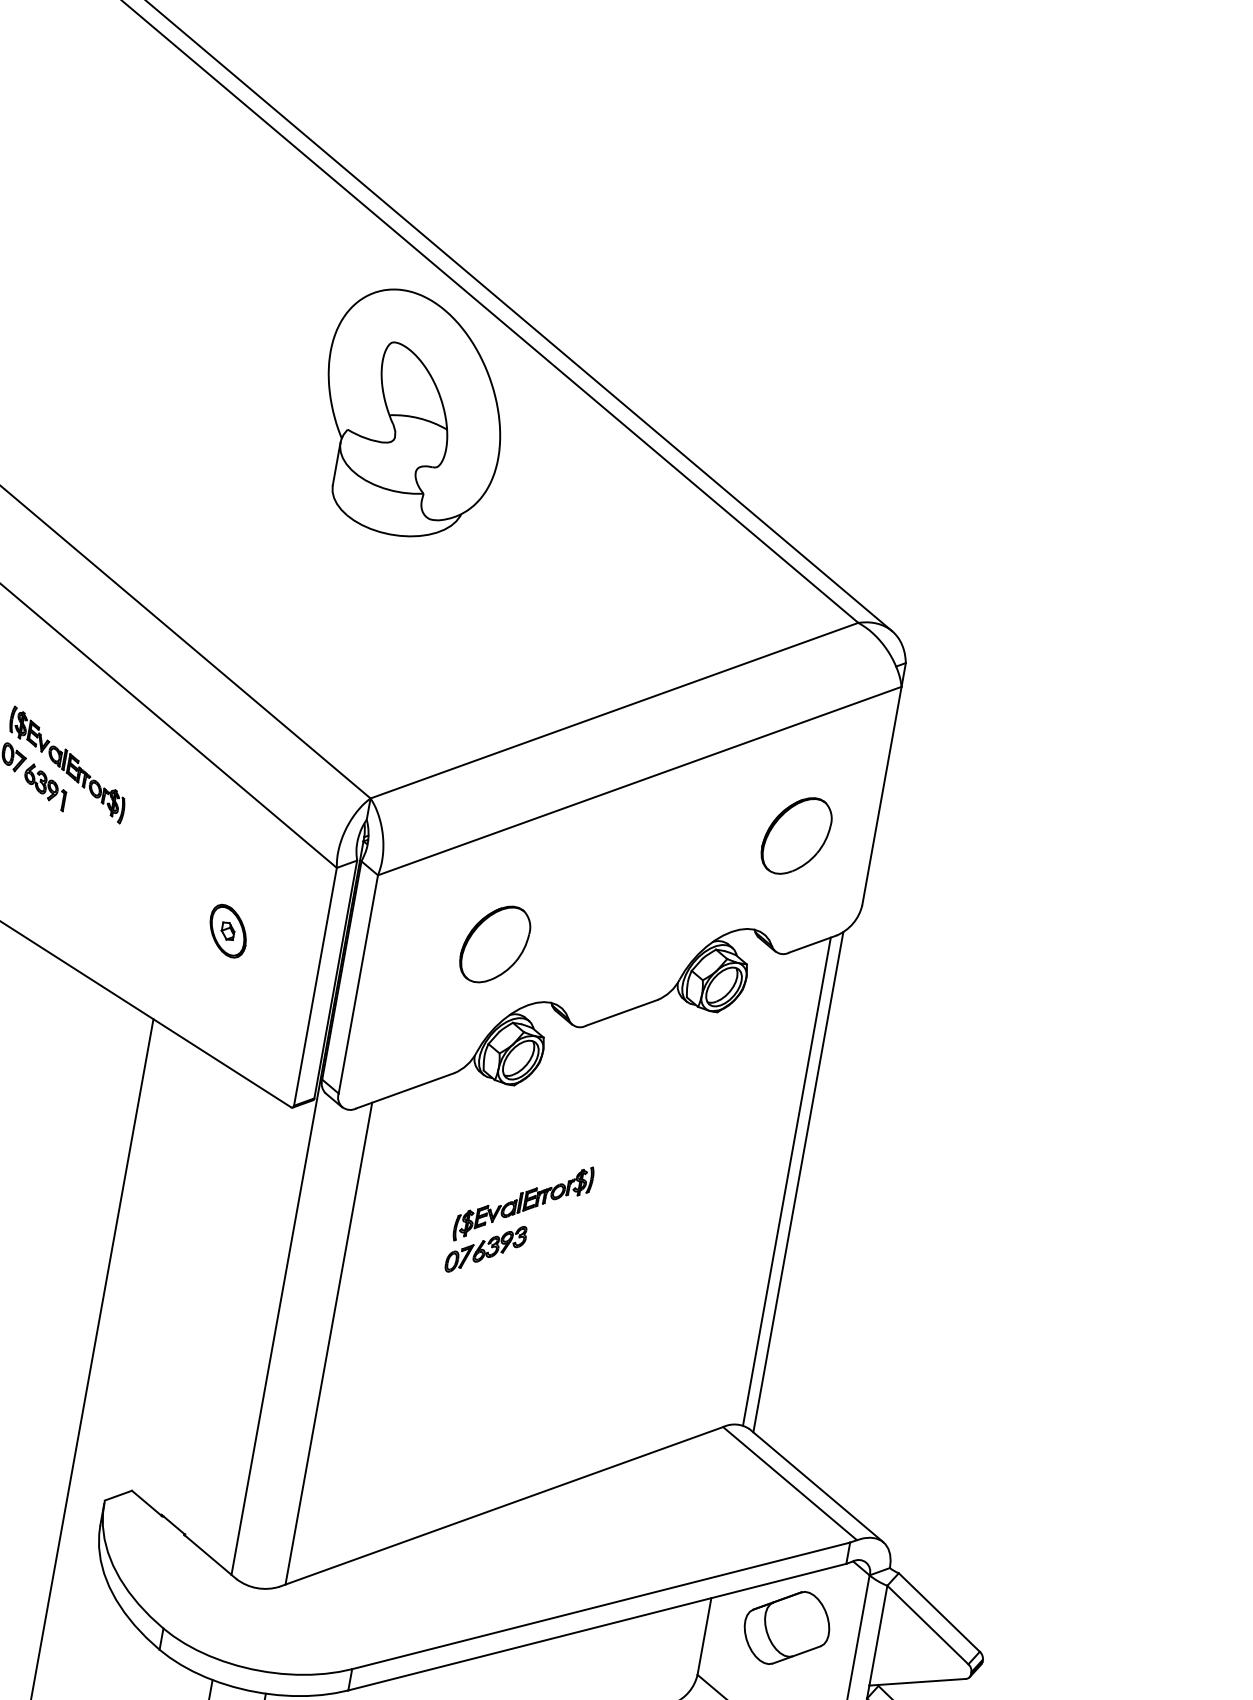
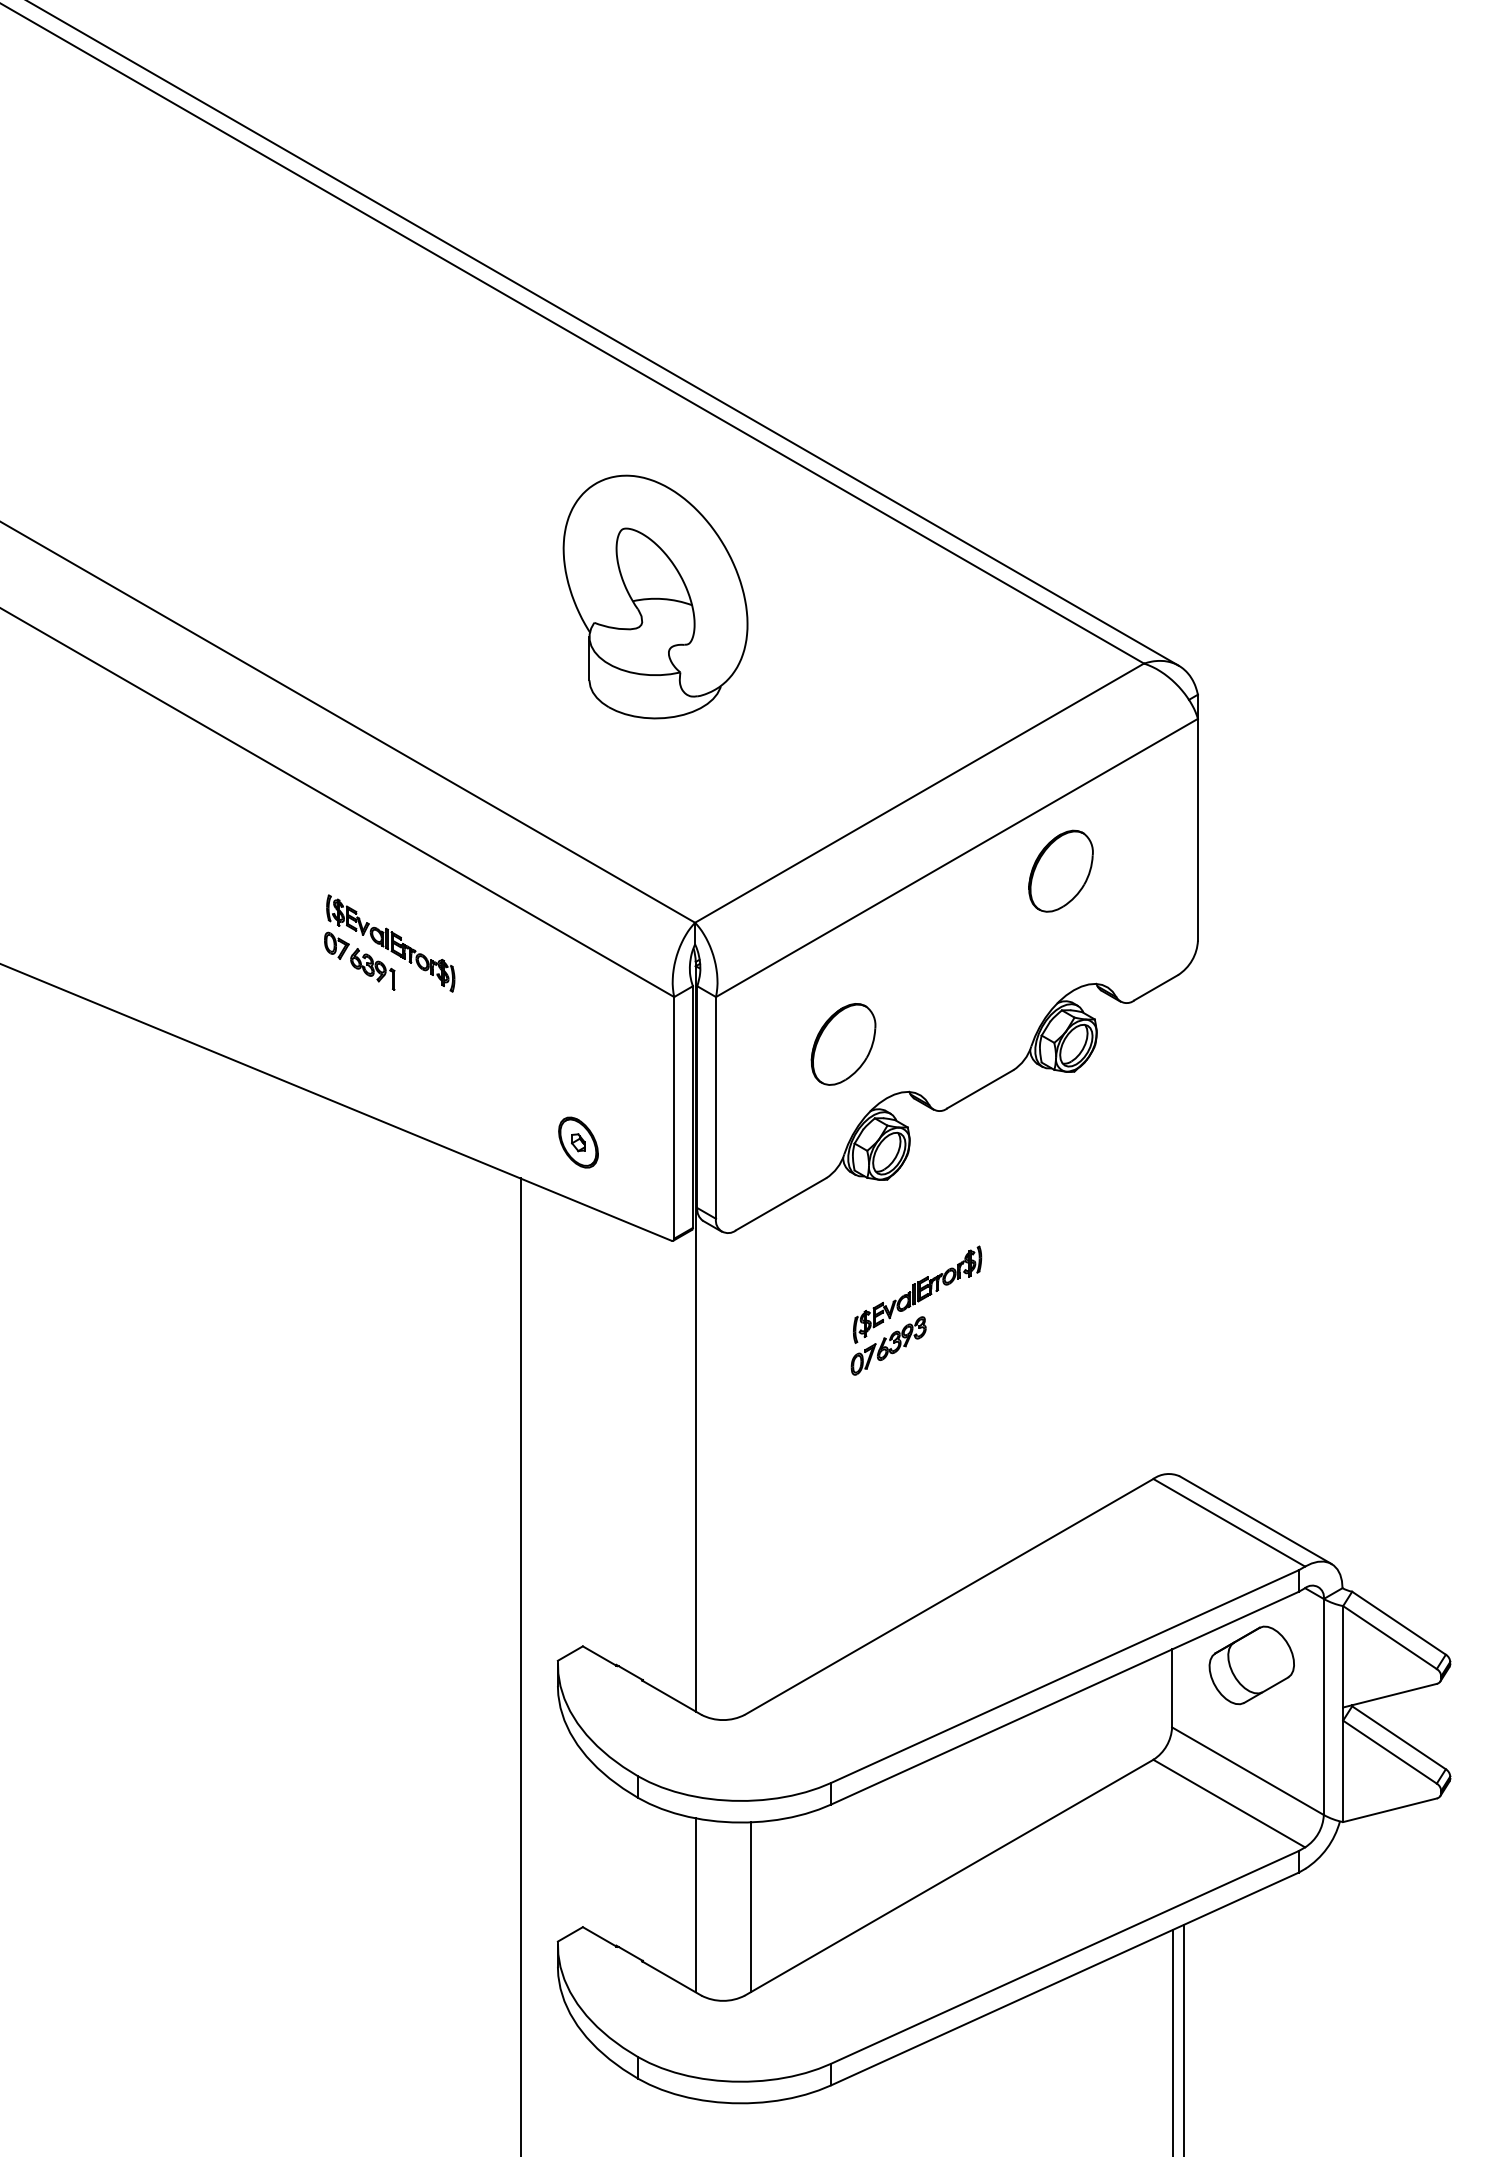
part: (412, 414) -> (655, 596), moved
part: (796, 835) -> (1060, 870), moved
part: (228, 931) -> (578, 1142), moved
line: (786, 1181) -> (1172, 1226), removed
line: (798, 1182) -> (1184, 1224), removed
line: (328, 1343) -> (750, 1466), removed

